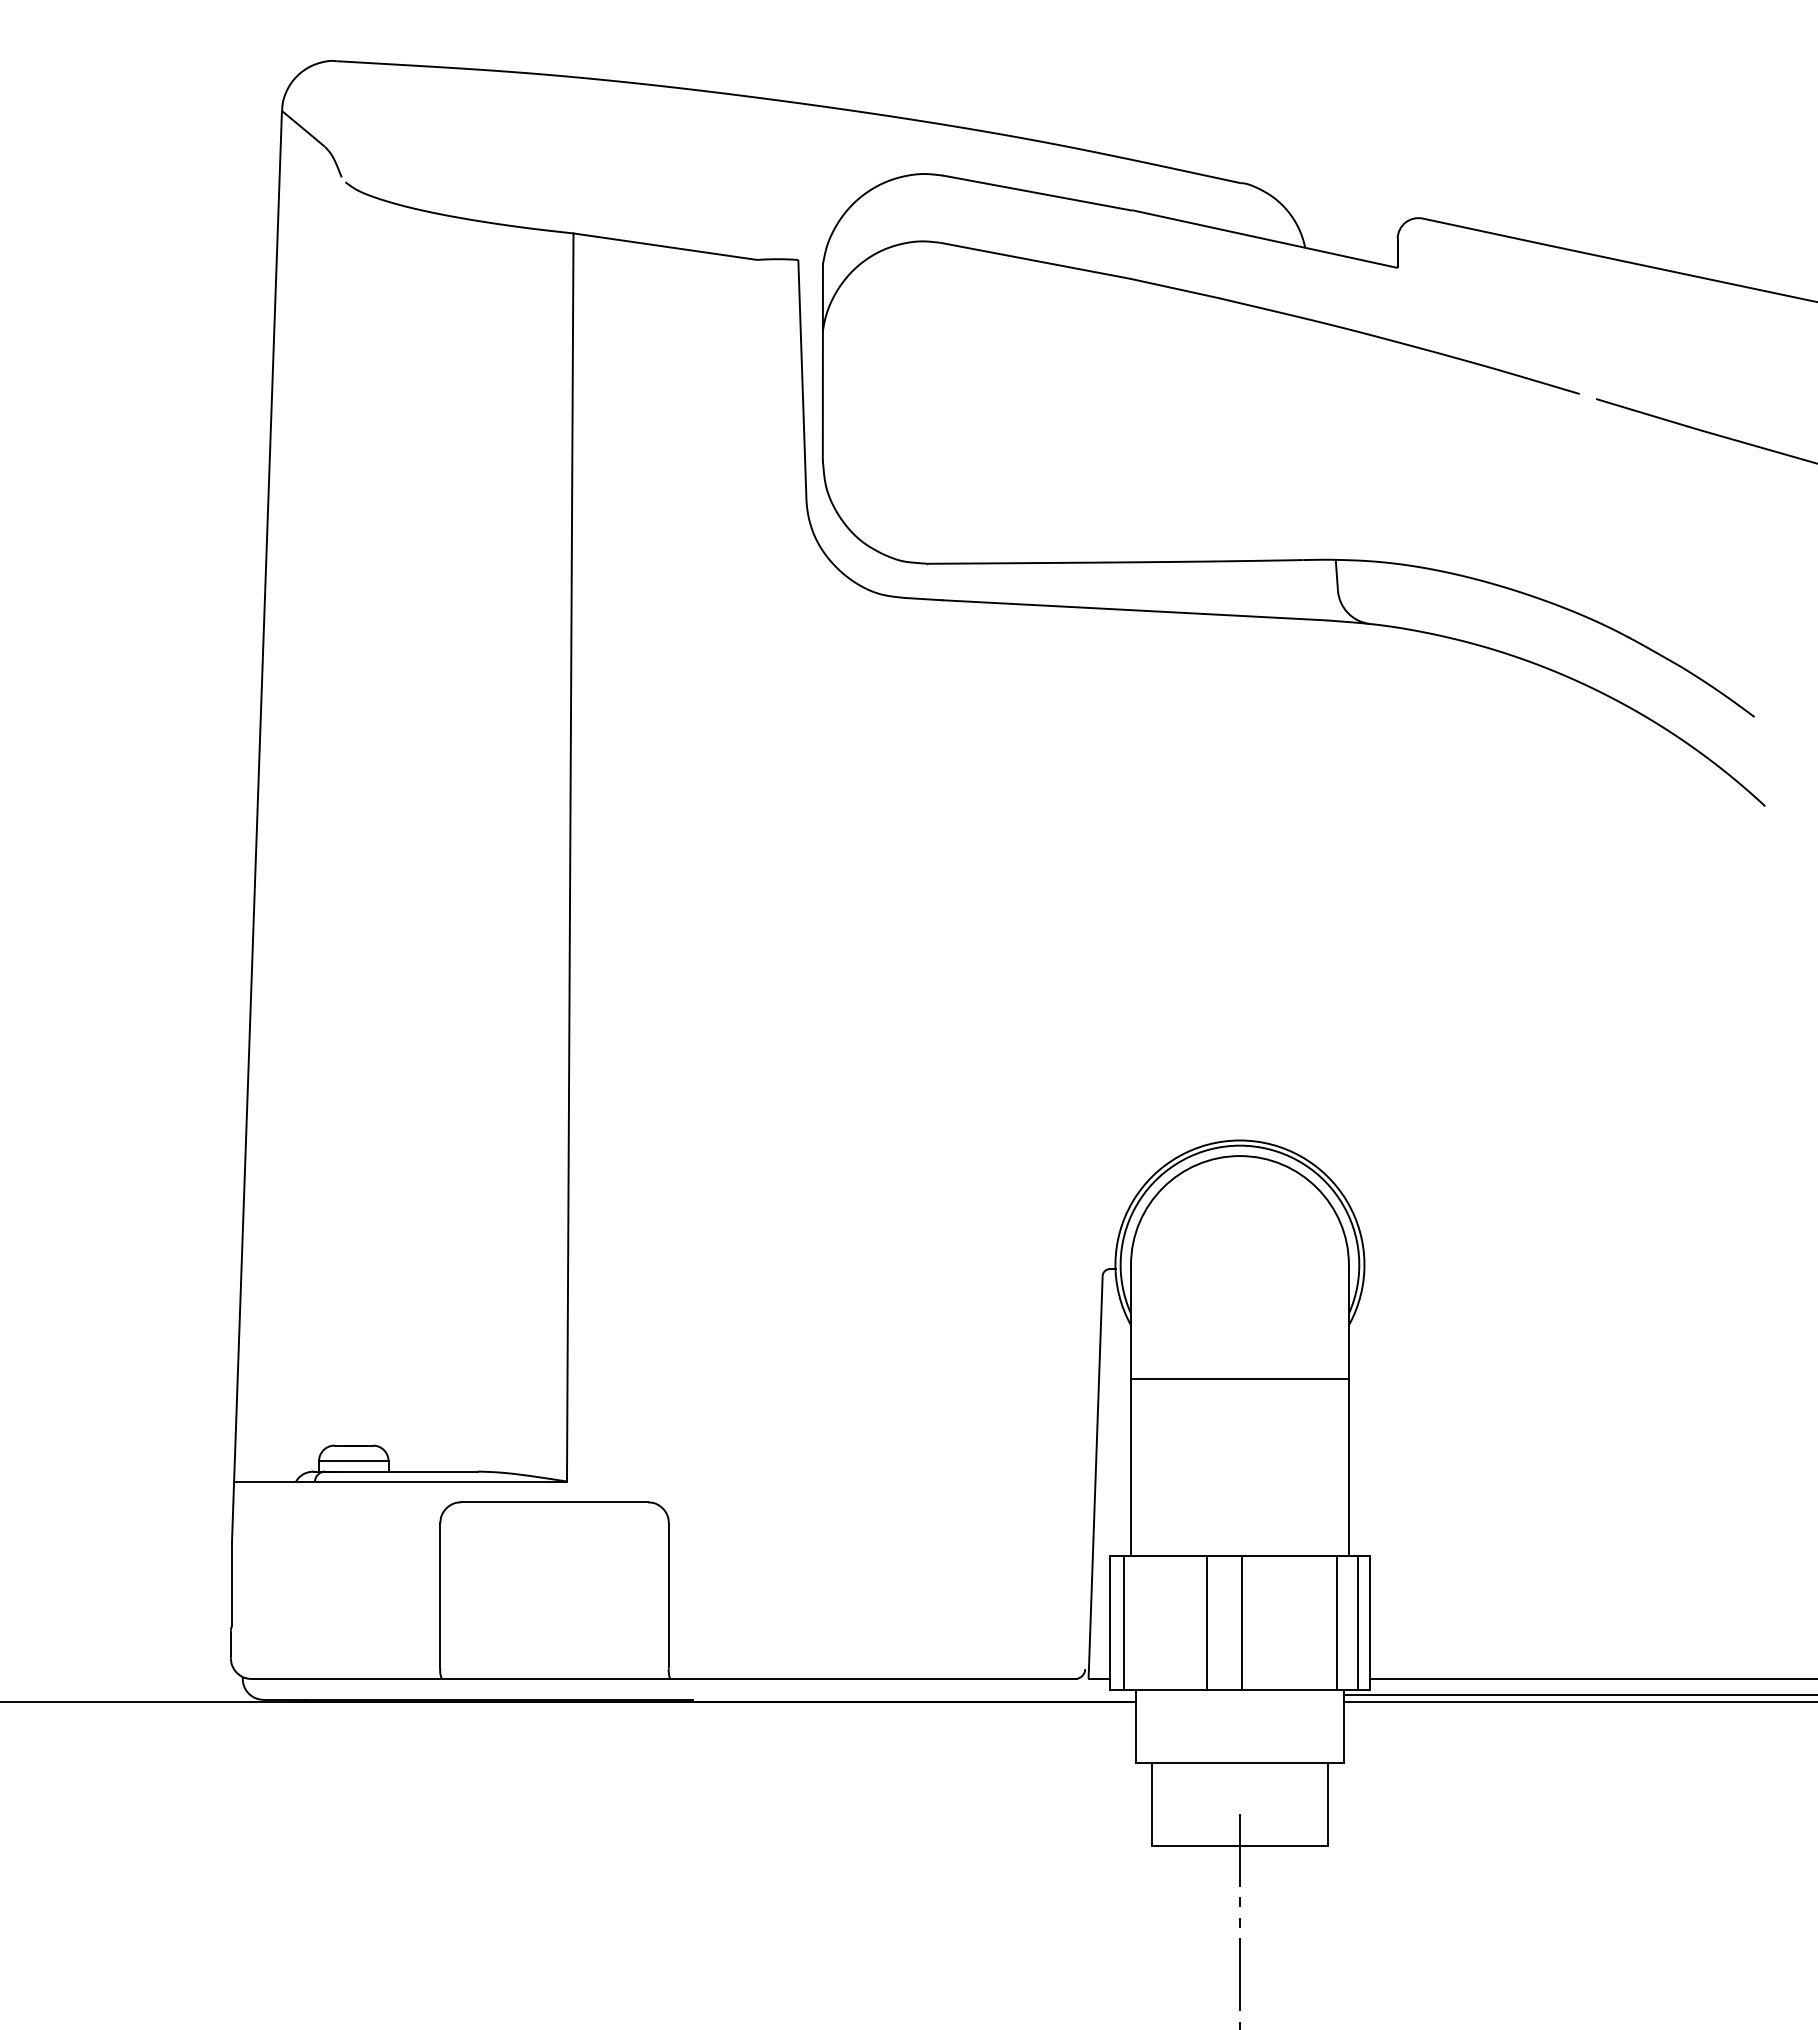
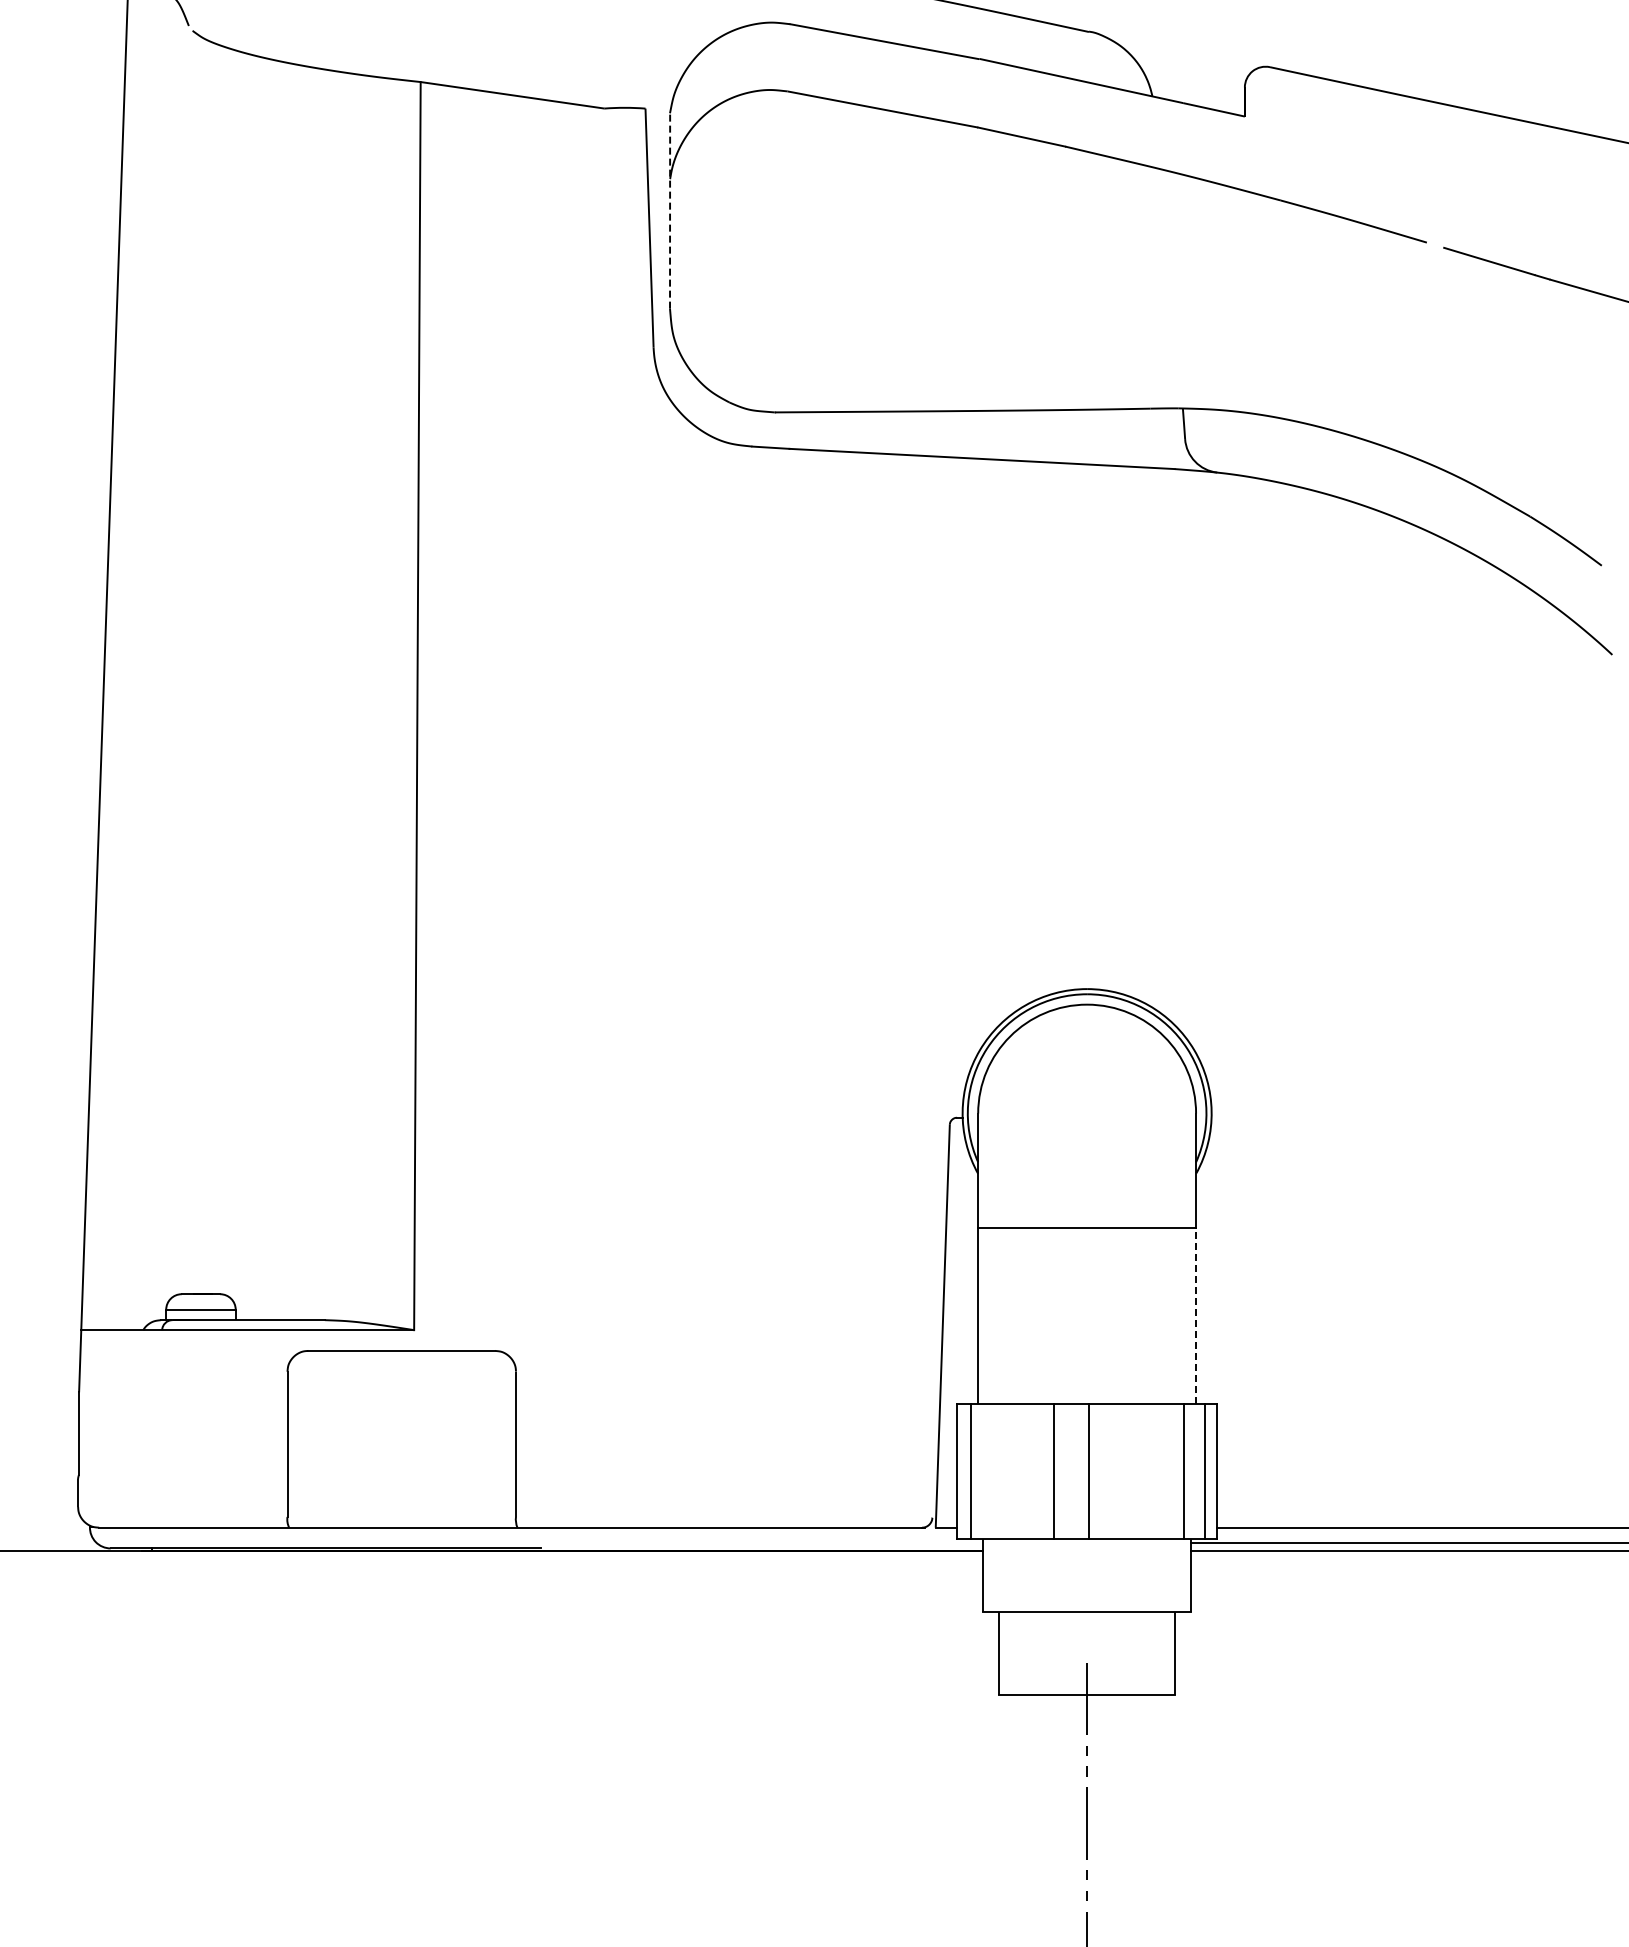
line: (822, 361) -> (669, 210), solid -> dashed
line: (1348, 1466) -> (1195, 1315), solid -> dashed

